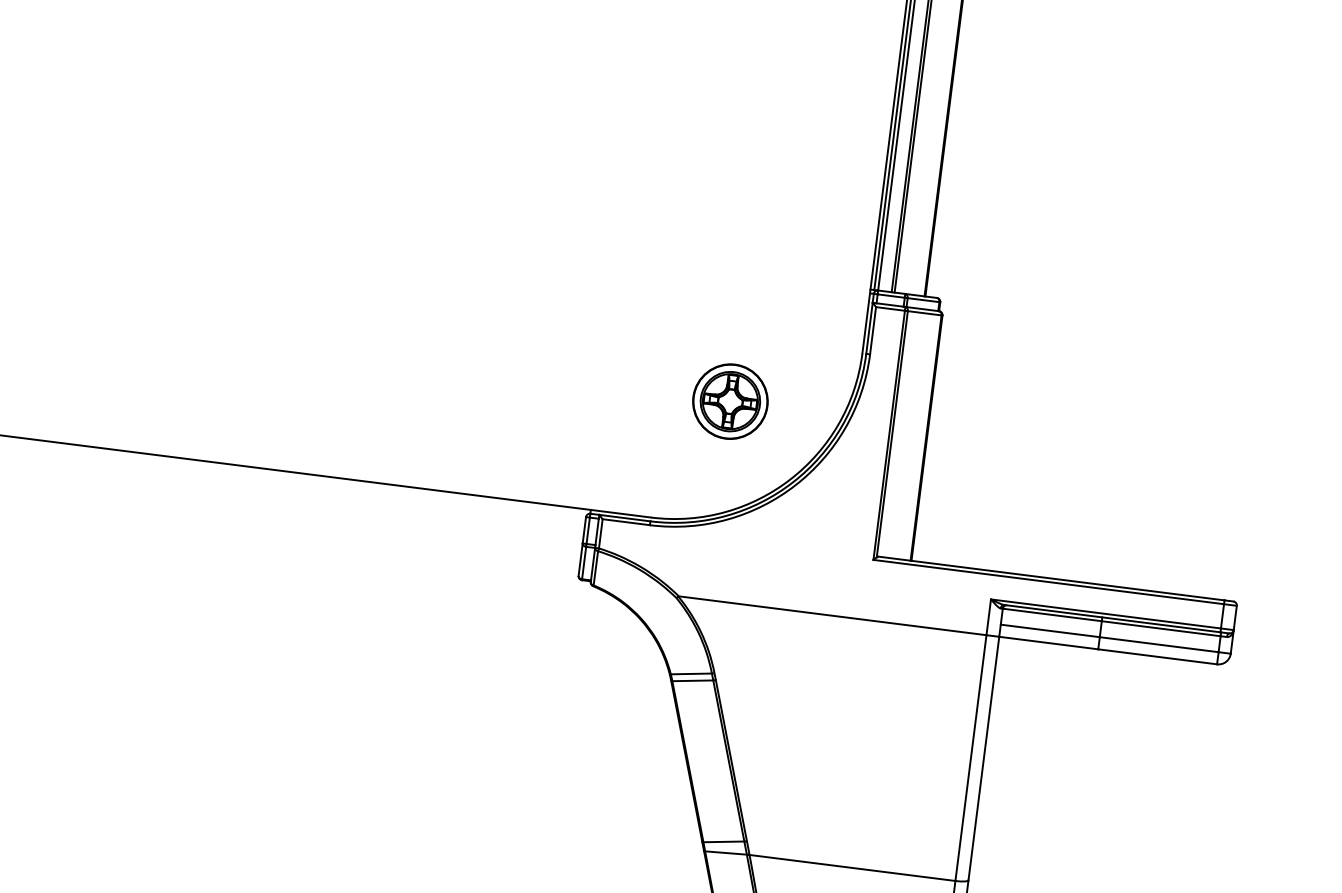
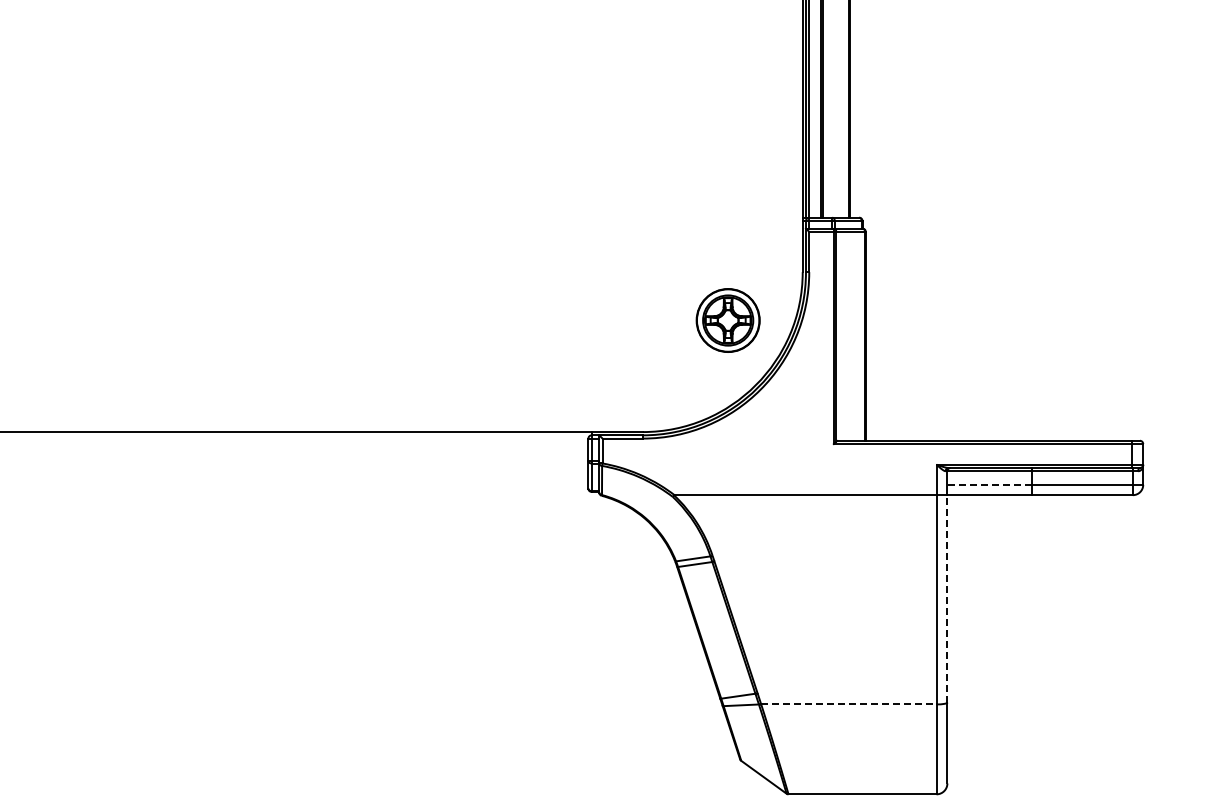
part: (729, 401) -> (727, 320), moved
line: (1050, 630) -> (989, 484), solid -> dashed
line: (984, 758) -> (947, 598), solid -> dashed
line: (852, 867) -> (848, 704), solid -> dashed

